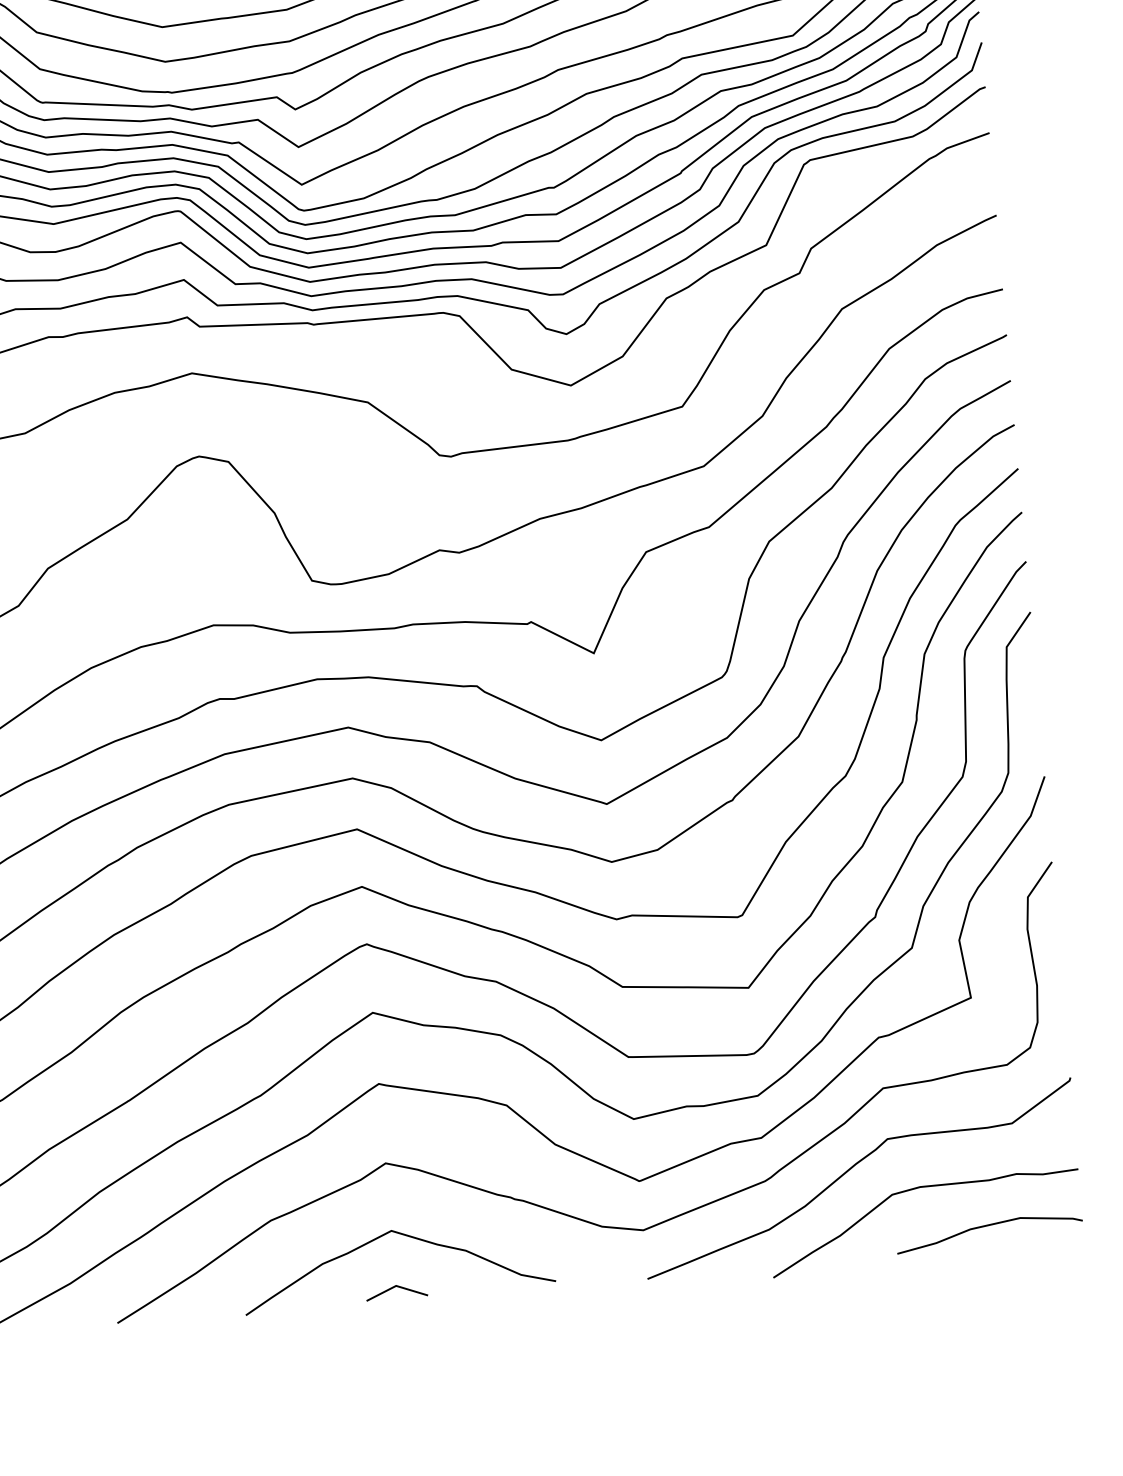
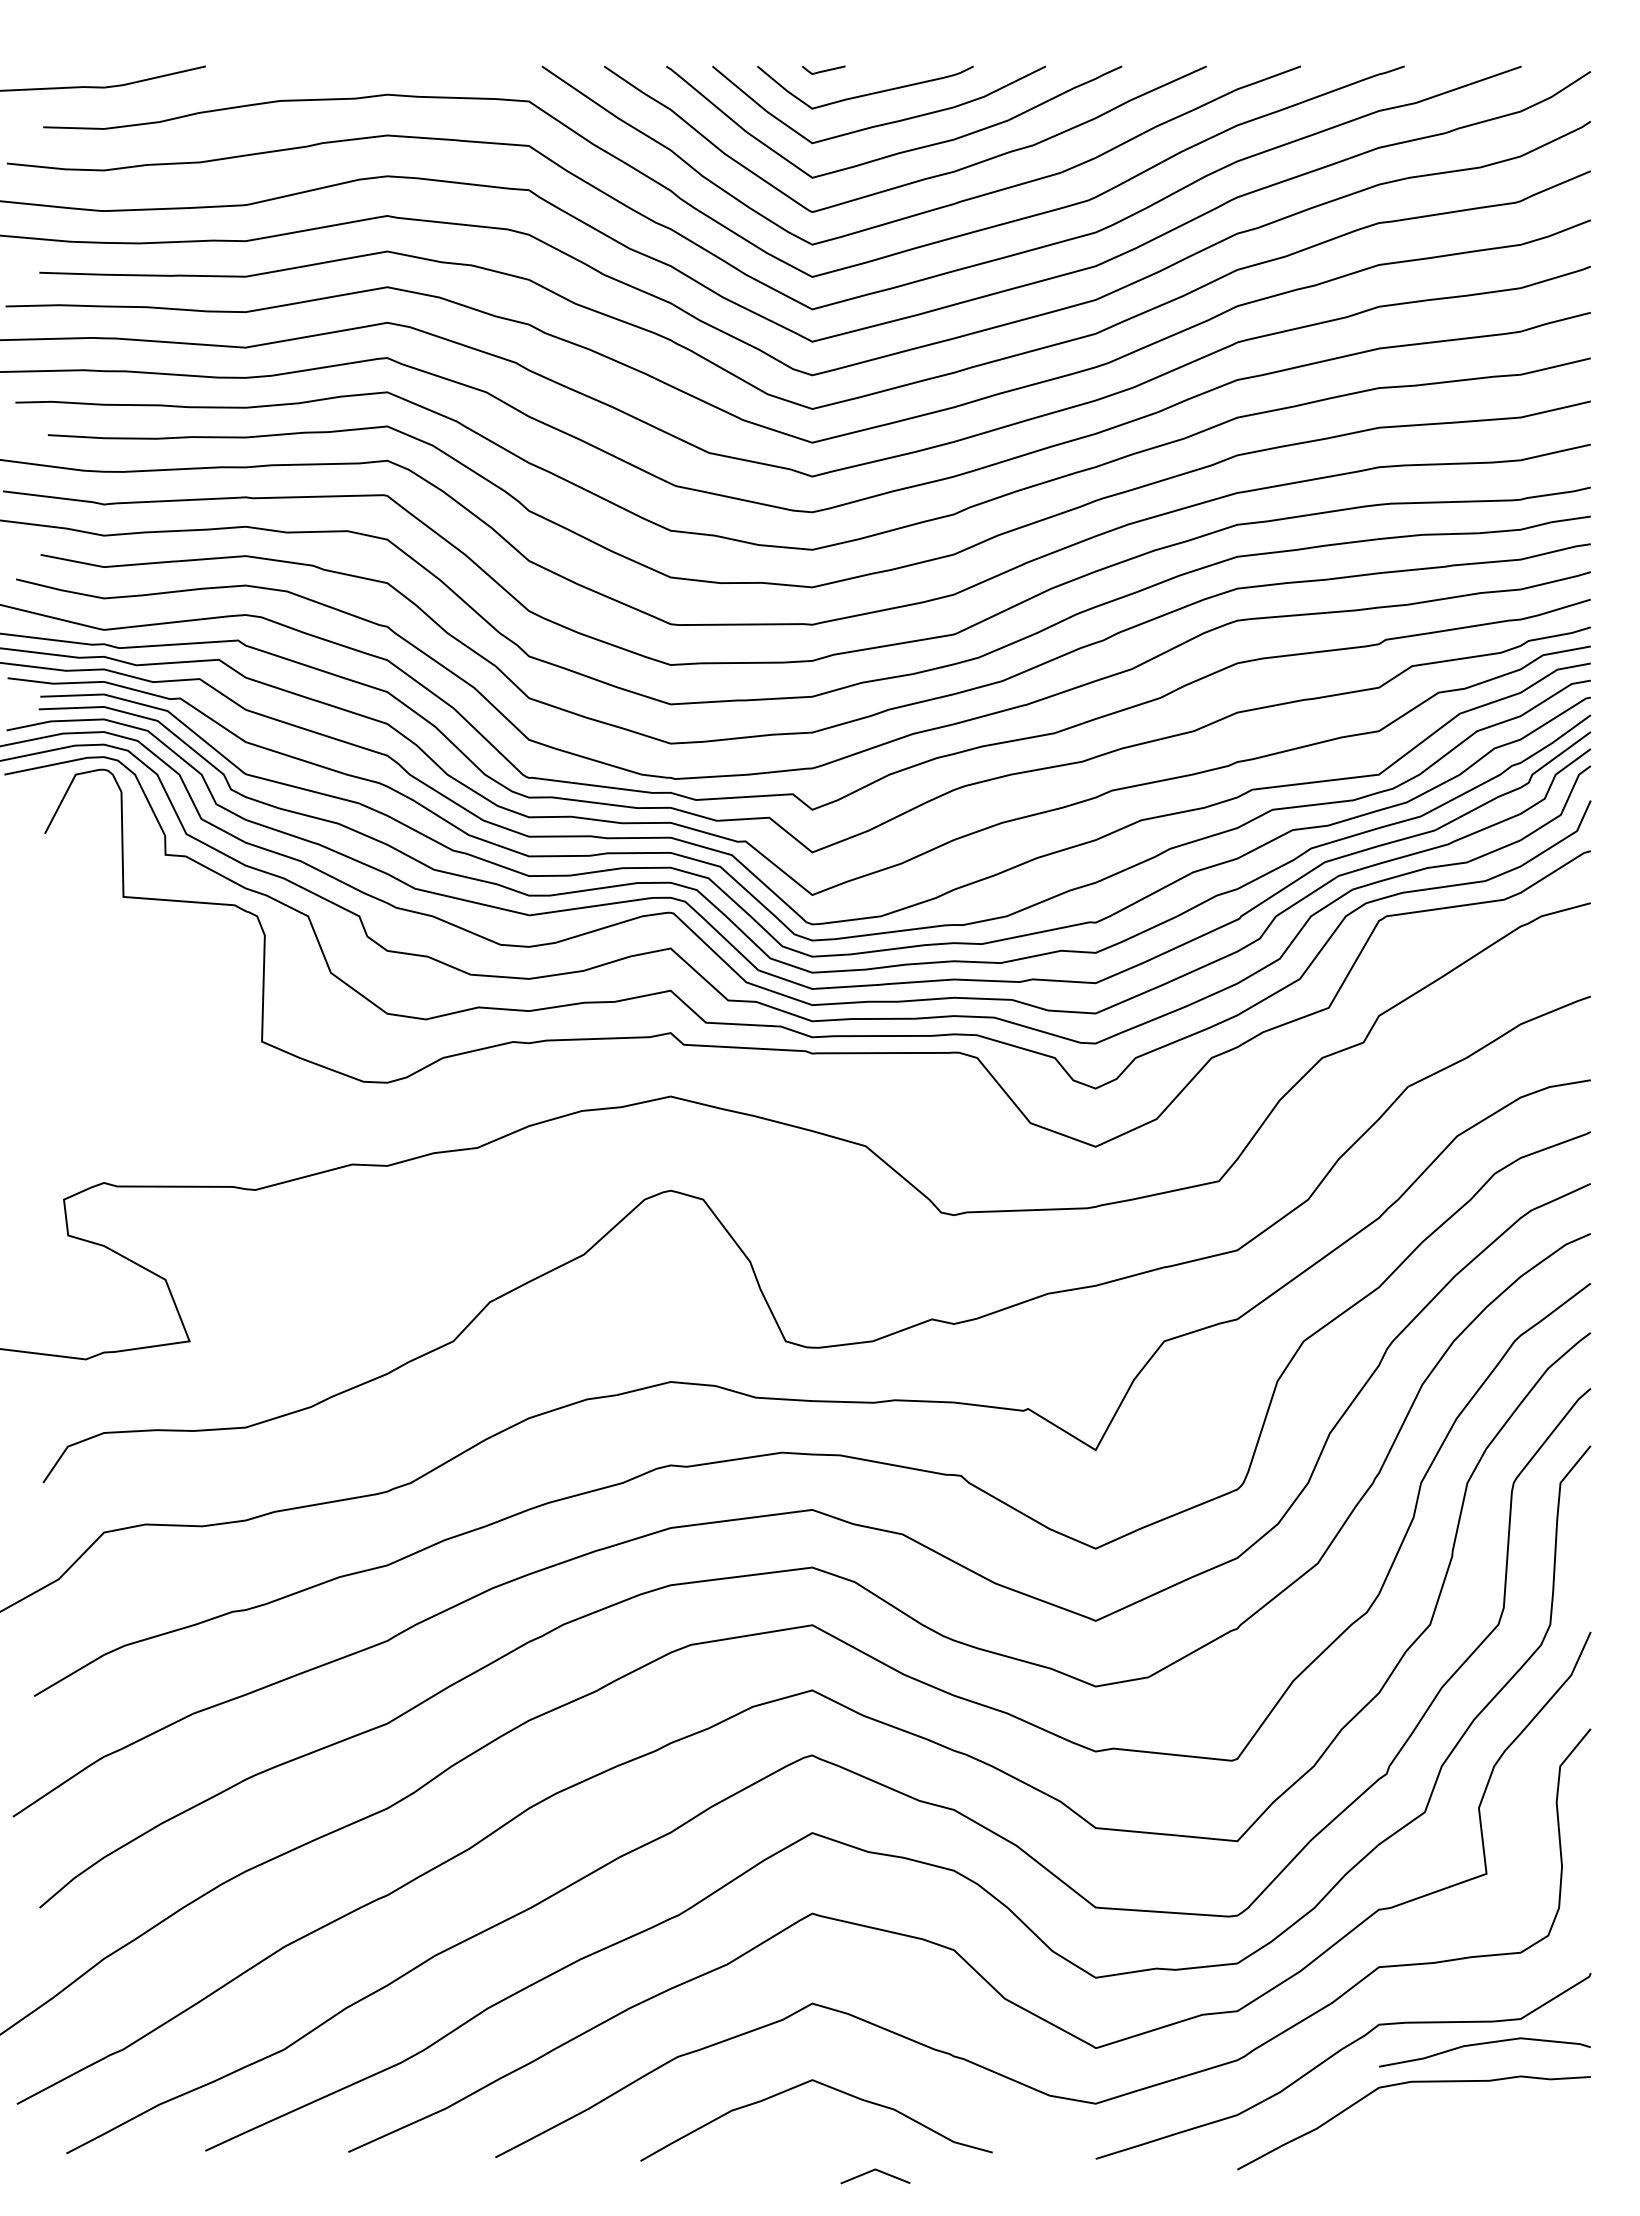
curve: (988, 1226) -> (1484, 2044), moved
line: (394, 1287) -> (873, 2171), moved

